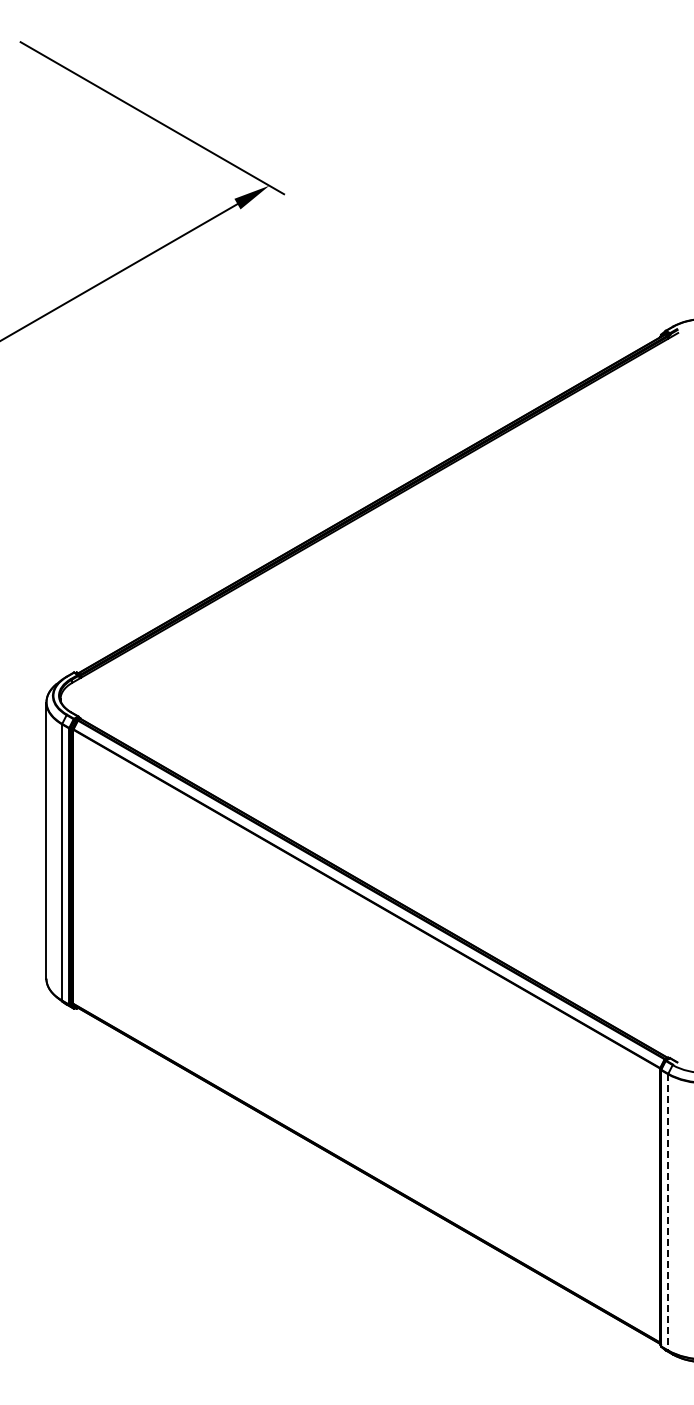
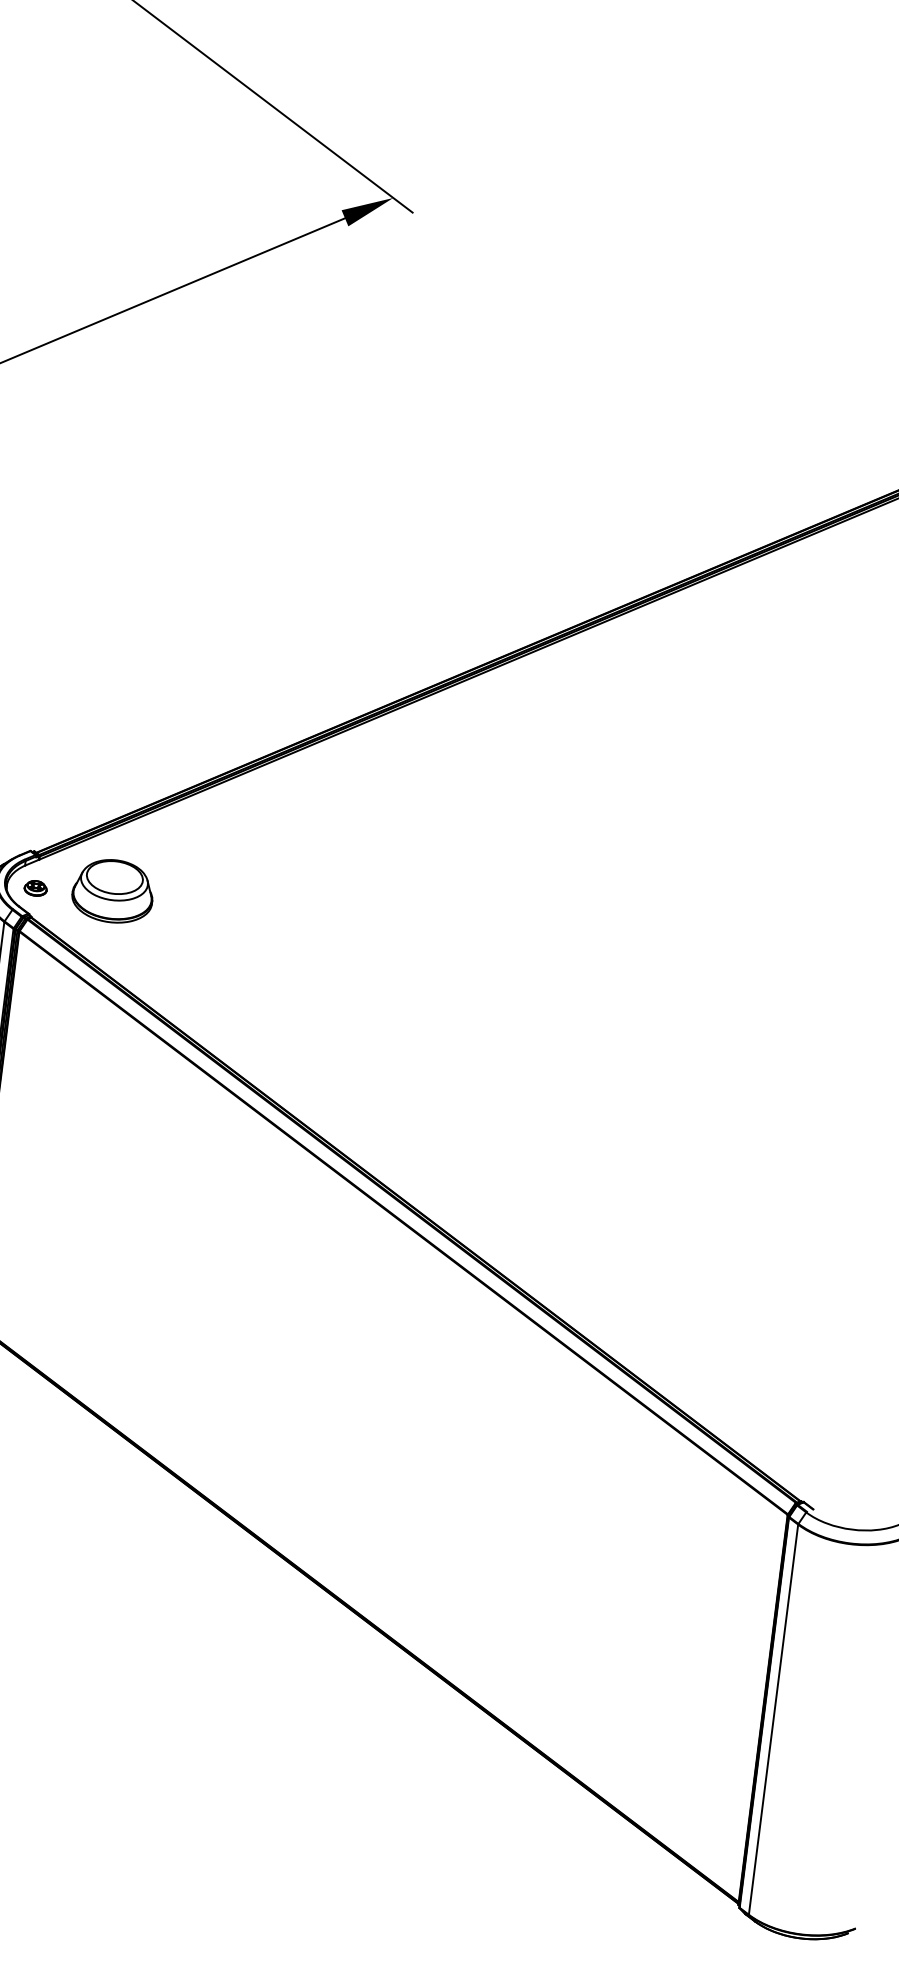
part: (135, 692) -> (113, 890), added
part: (80, 698) -> (34, 888), added
line: (668, 1212) -> (773, 1719), dashed -> solid

